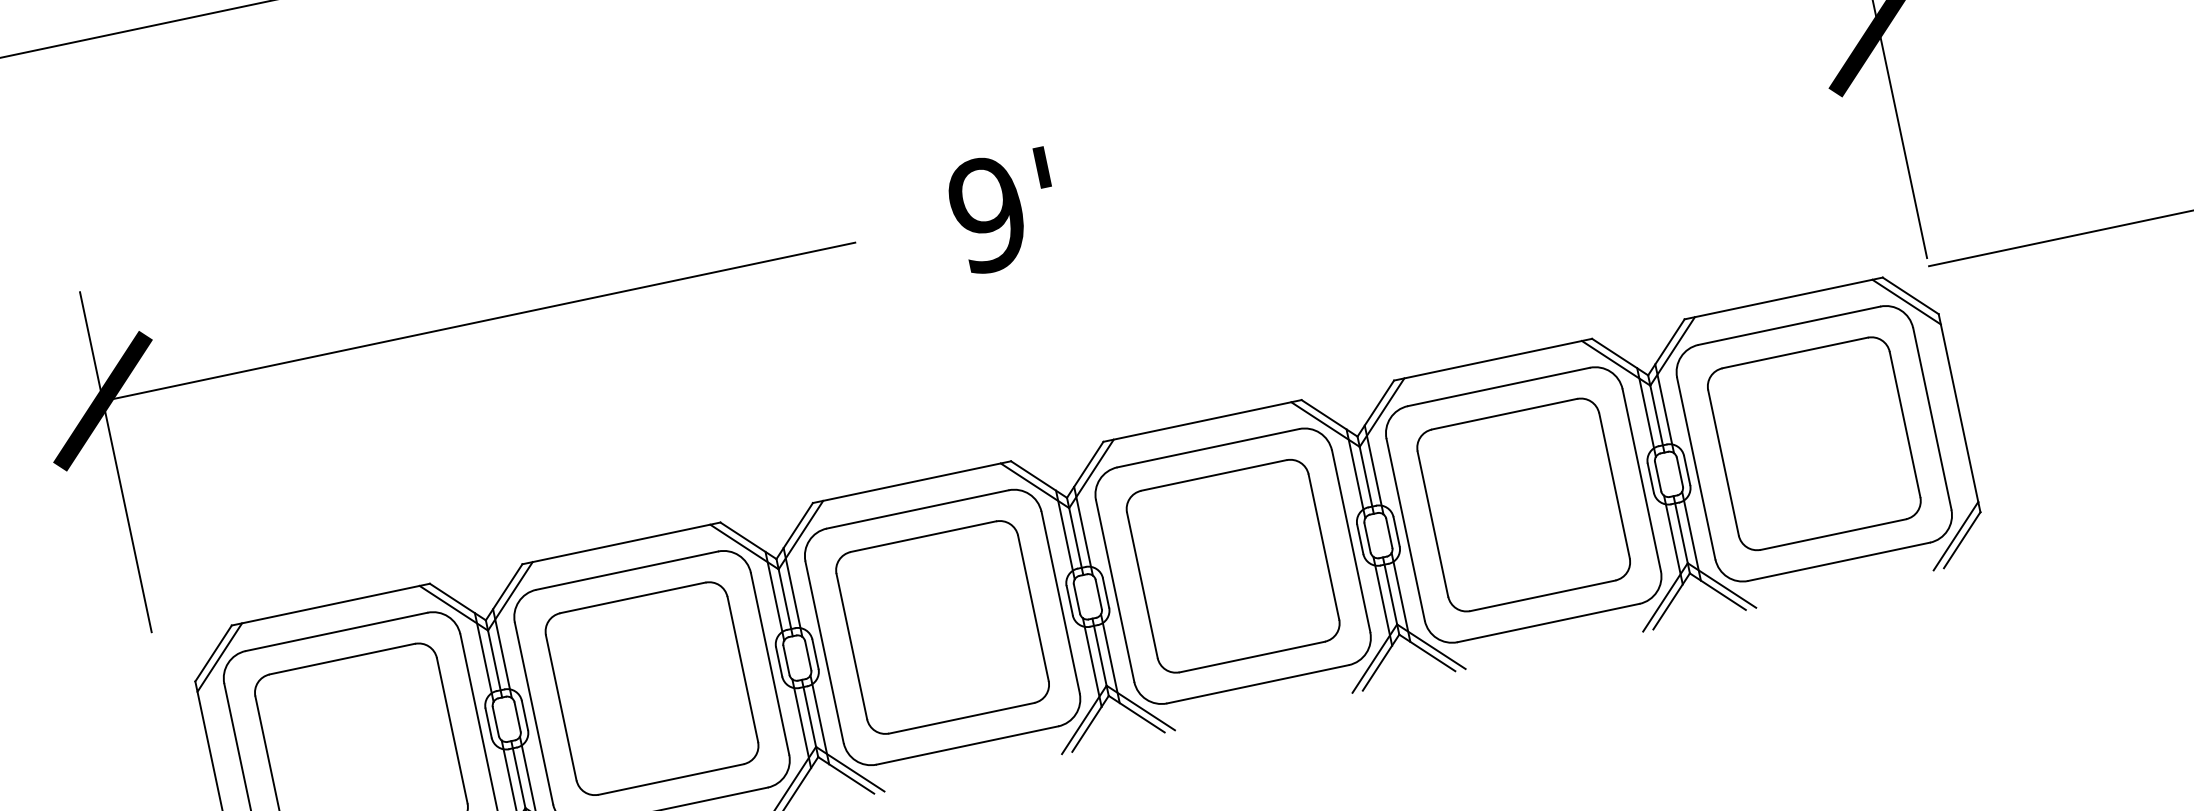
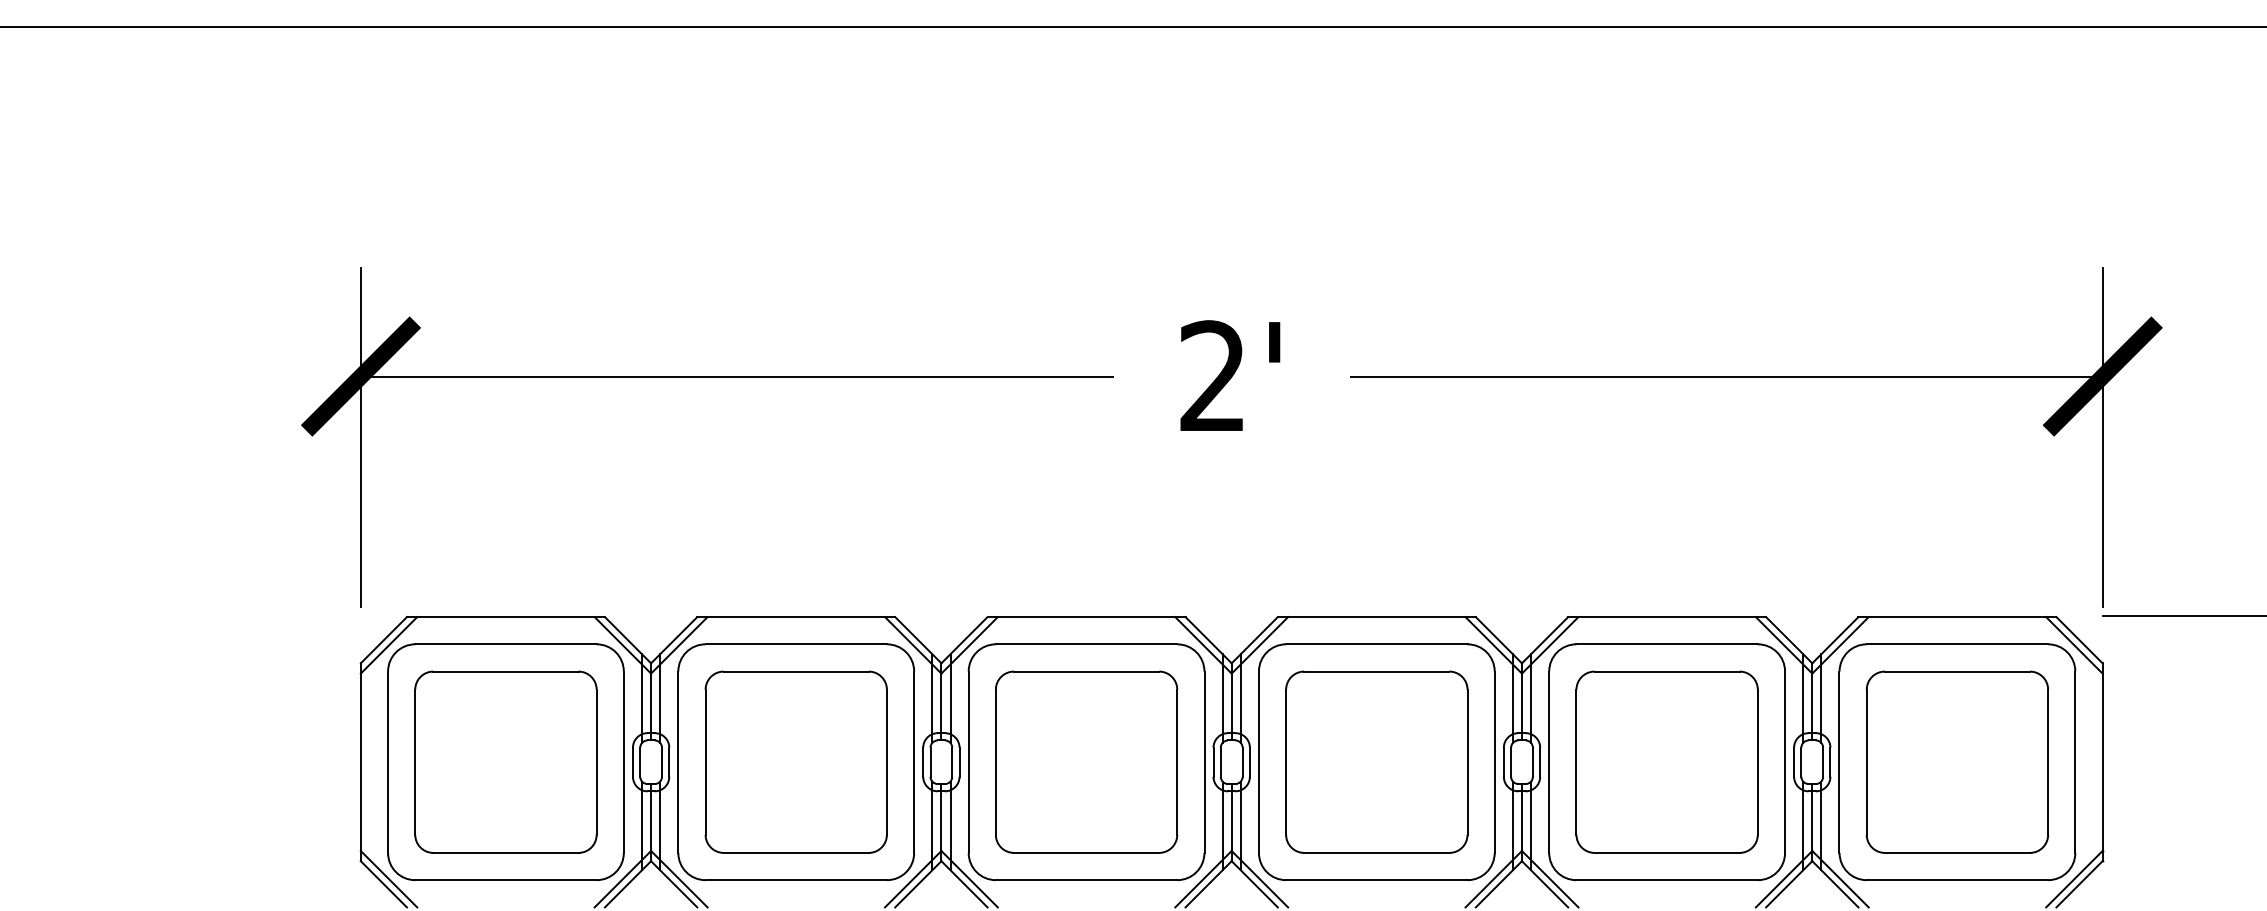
line: (1501, 106) -> (1726, 376), added
text: (987, 214) -> (1212, 376), 9' -> 2'
part: (450, 329) -> (707, 377), moved

